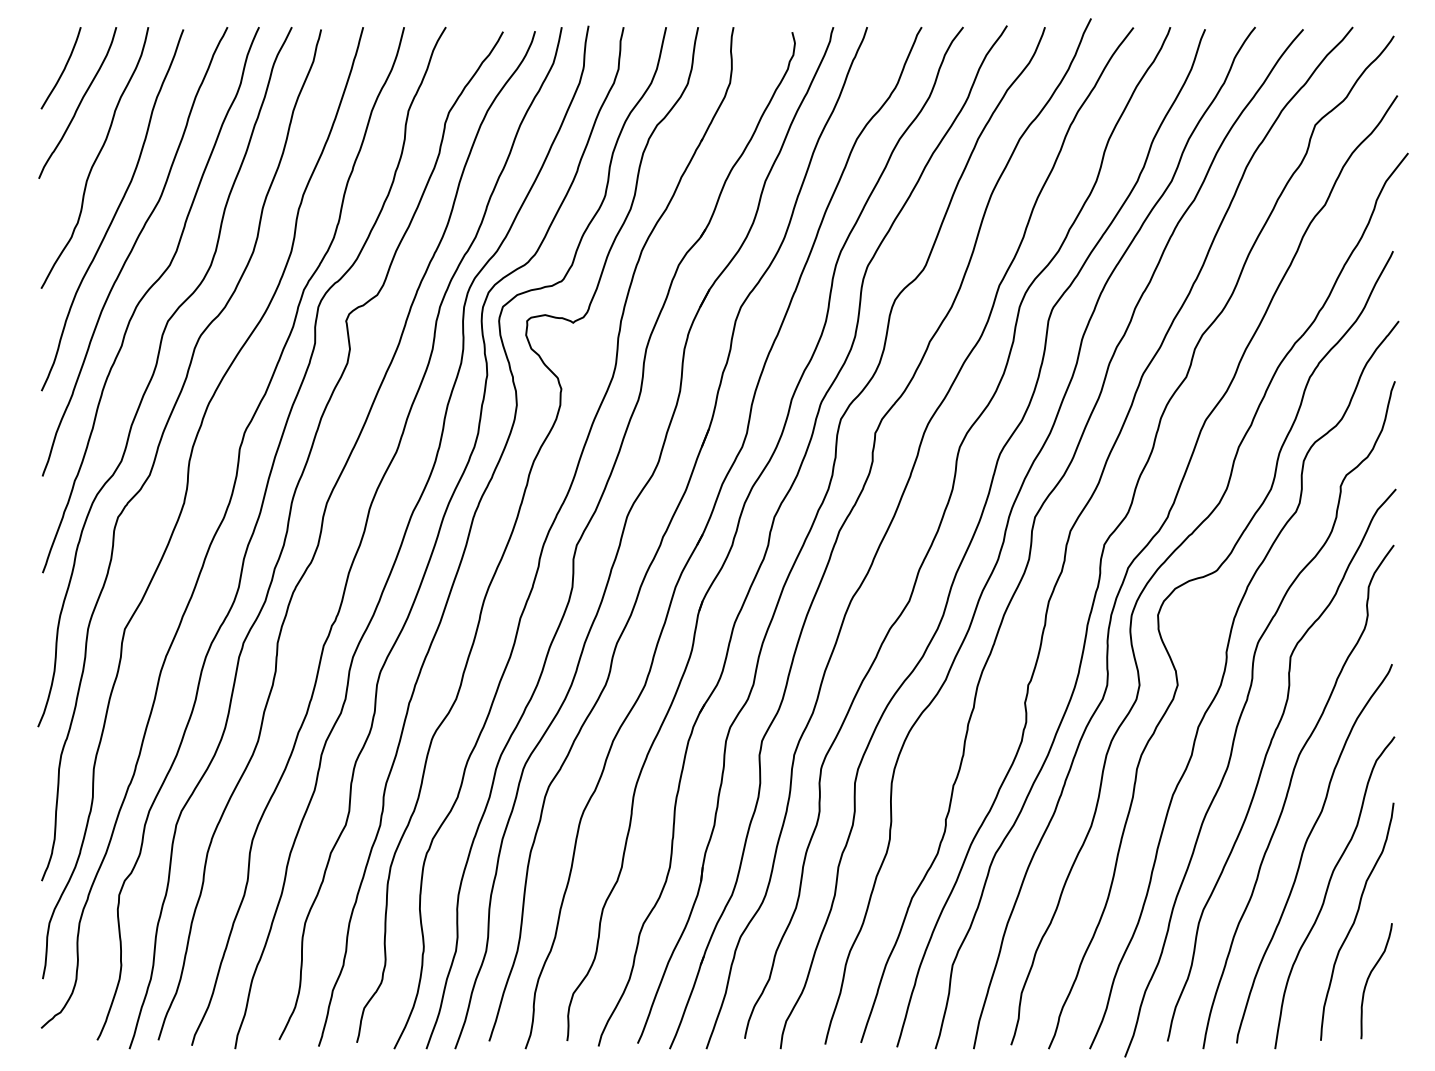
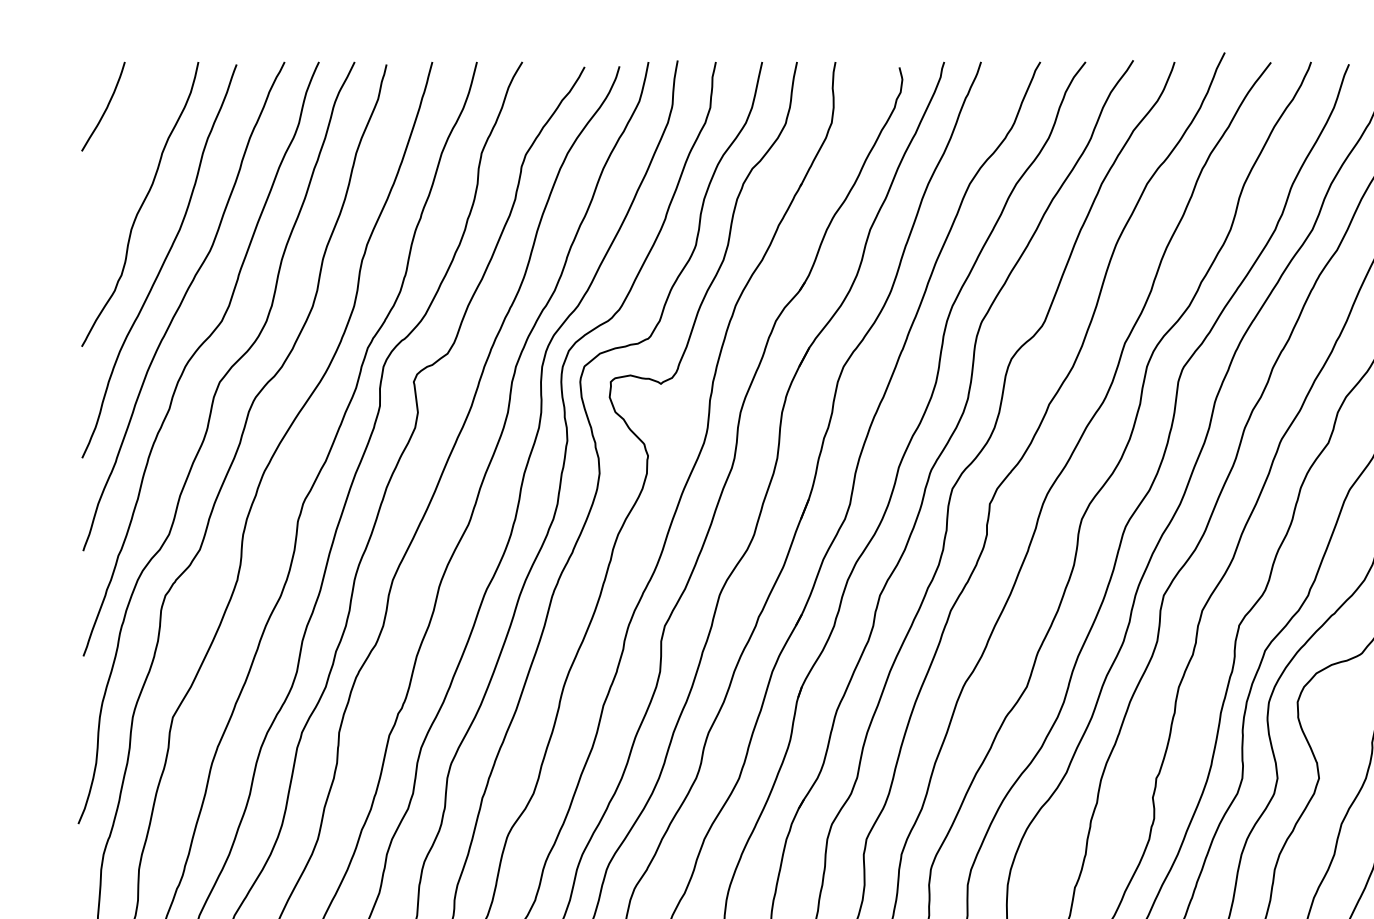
curve: (79, 102) -> (123, 144), removed

